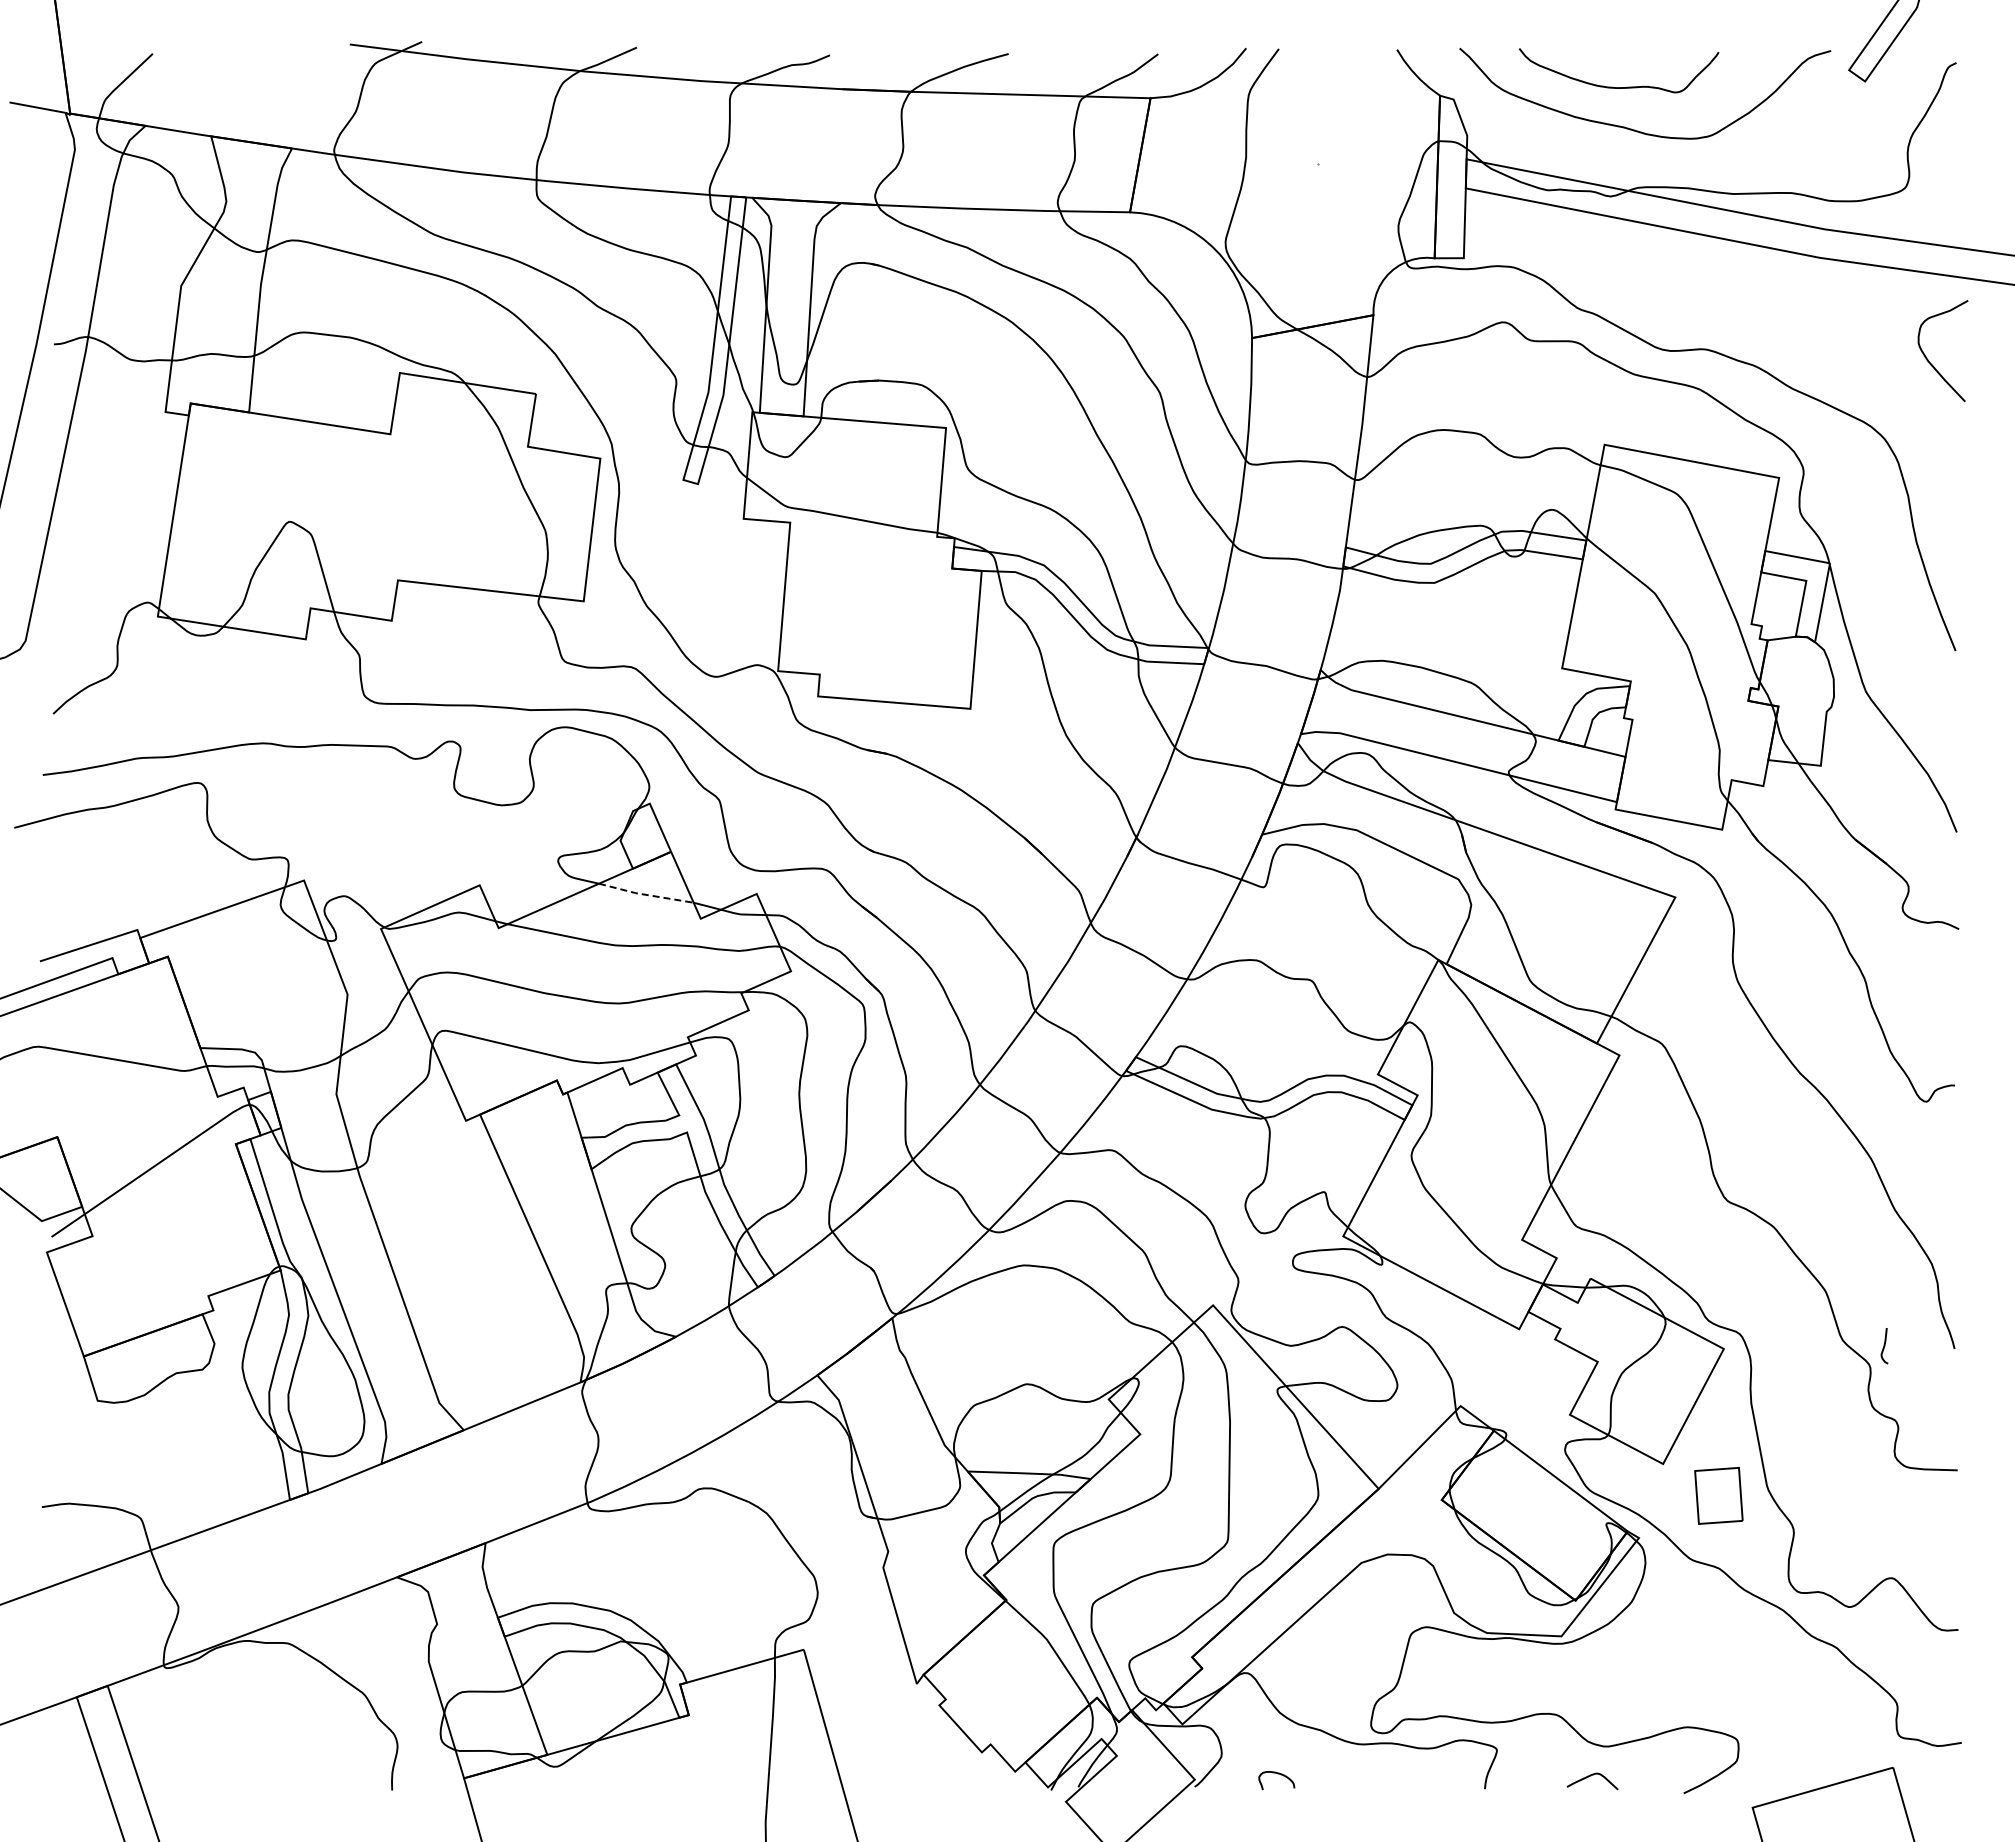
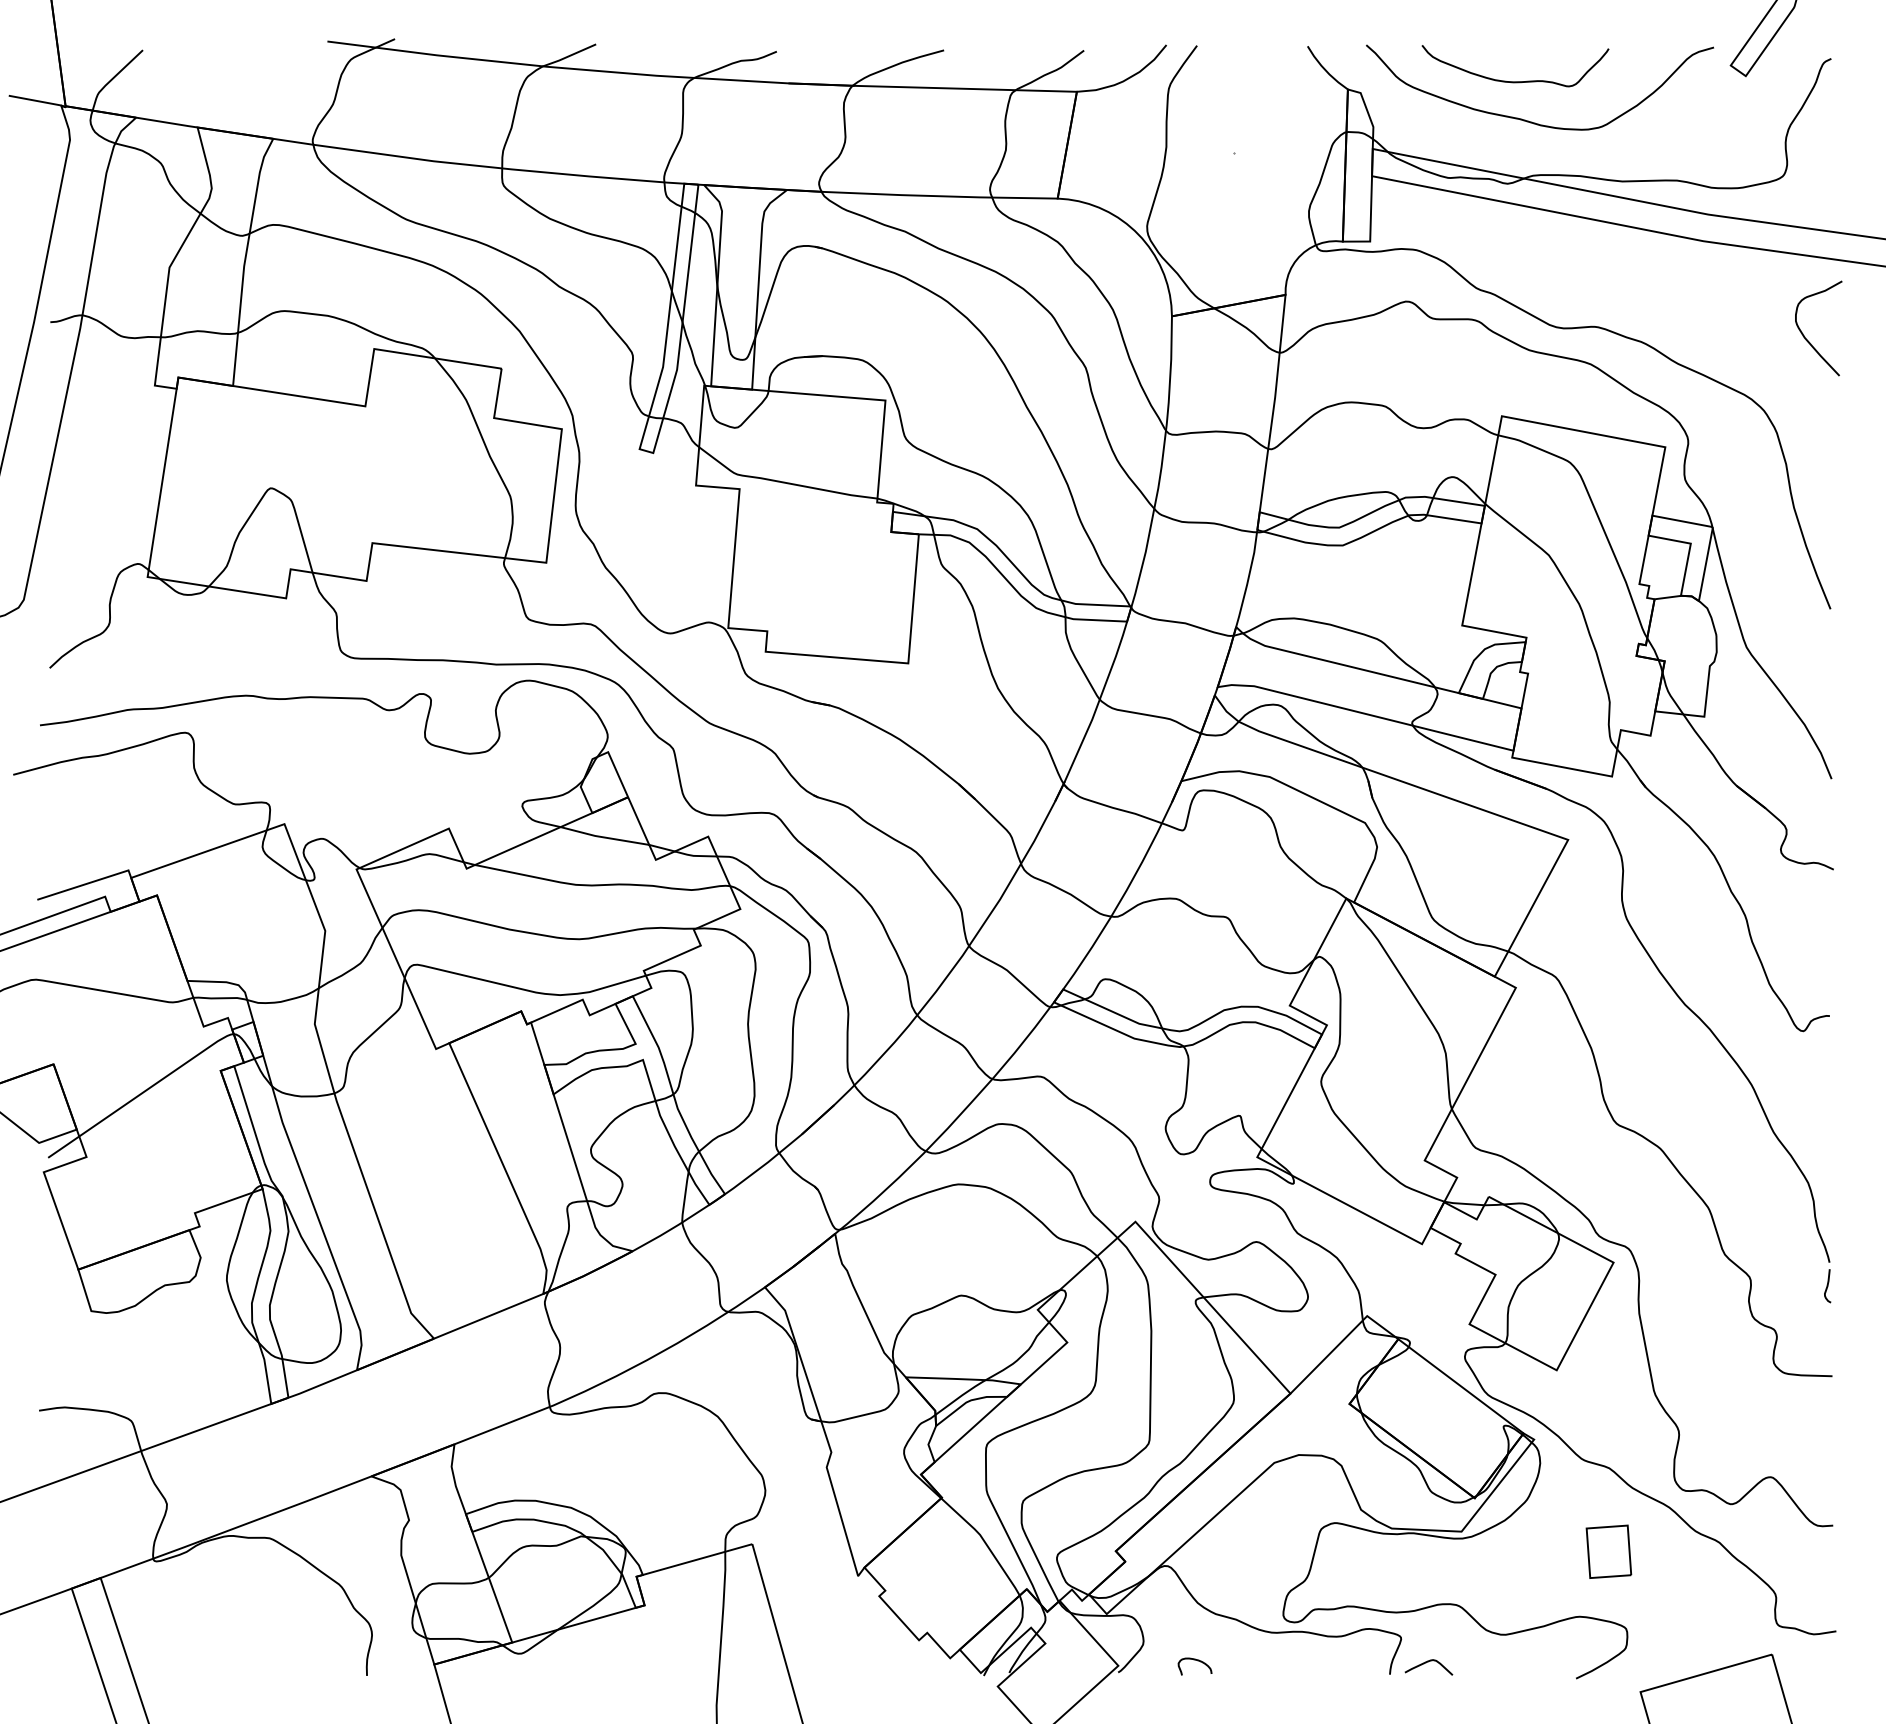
line: (645, 894) -> (604, 837), dashed -> solid
curve: (1884, 1346) -> (1827, 1286), moved
part: (1718, 1495) -> (1608, 1551), moved
curve: (1591, 1776) -> (1427, 1662), moved

